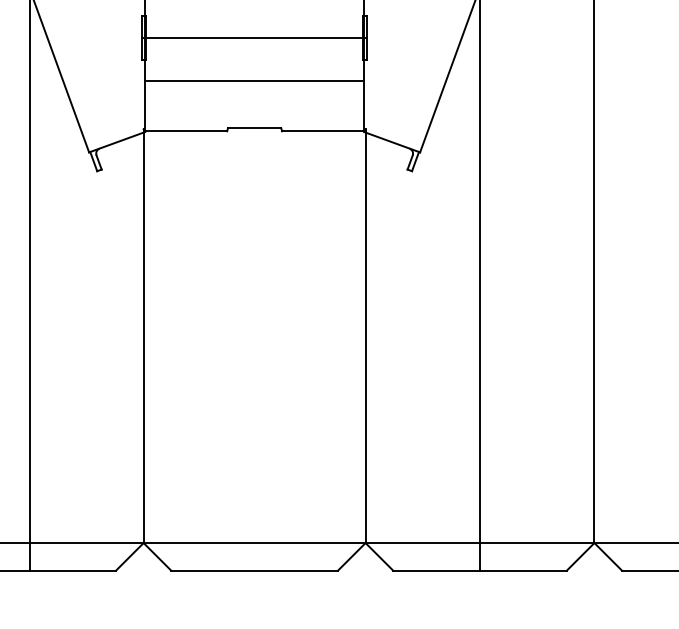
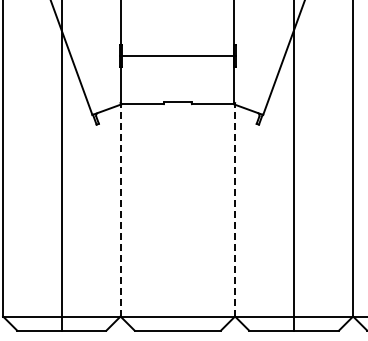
line: (254, 81) -> (177, 78), removed
line: (143, 335) -> (120, 209), solid -> dashed
line: (366, 335) -> (235, 209), solid -> dashed

